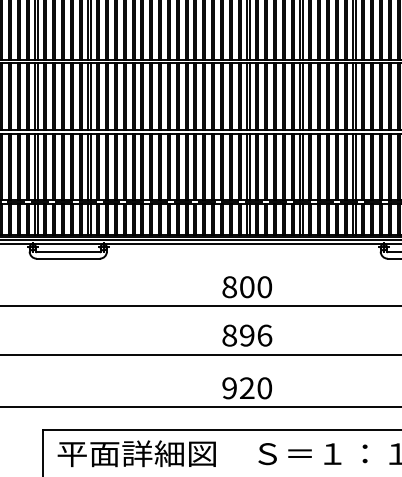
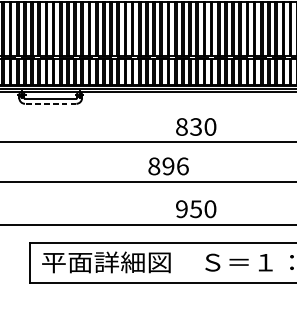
line: (68, 258) -> (50, 103), solid -> dashed
text: (246, 287) -> (195, 127), 800 -> 830
text: (247, 335) -> (168, 166), moved
text: (246, 388) -> (195, 209), 920 -> 950

